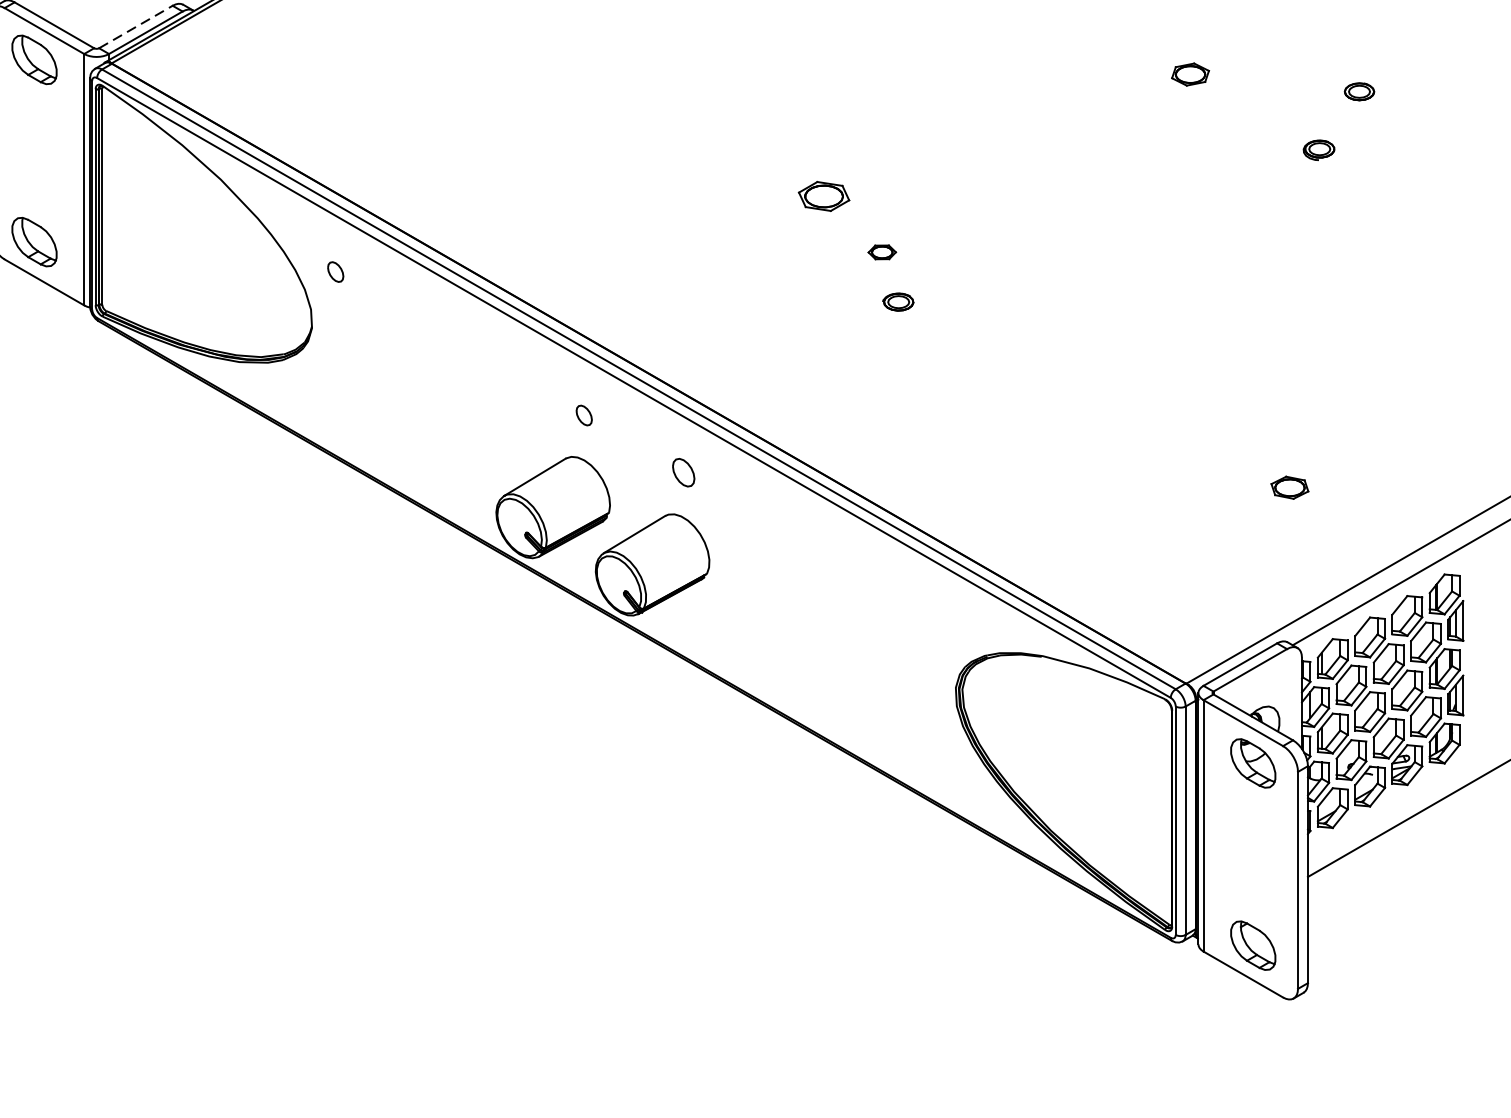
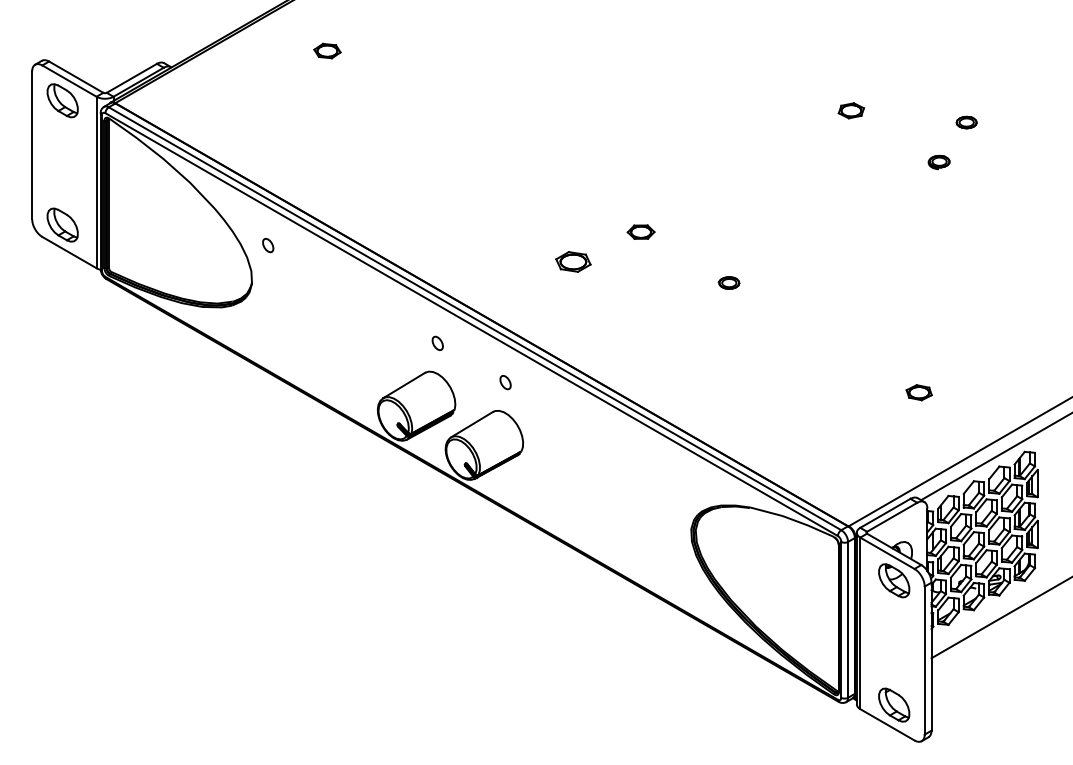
line: (135, 27) -> (131, 78), dashed -> solid
part: (824, 195) -> (573, 261), moved
part: (881, 251) -> (640, 231), size x1.43
part: (897, 301) -> (728, 282), moved
part: (683, 472) -> (505, 382), size x0.71

